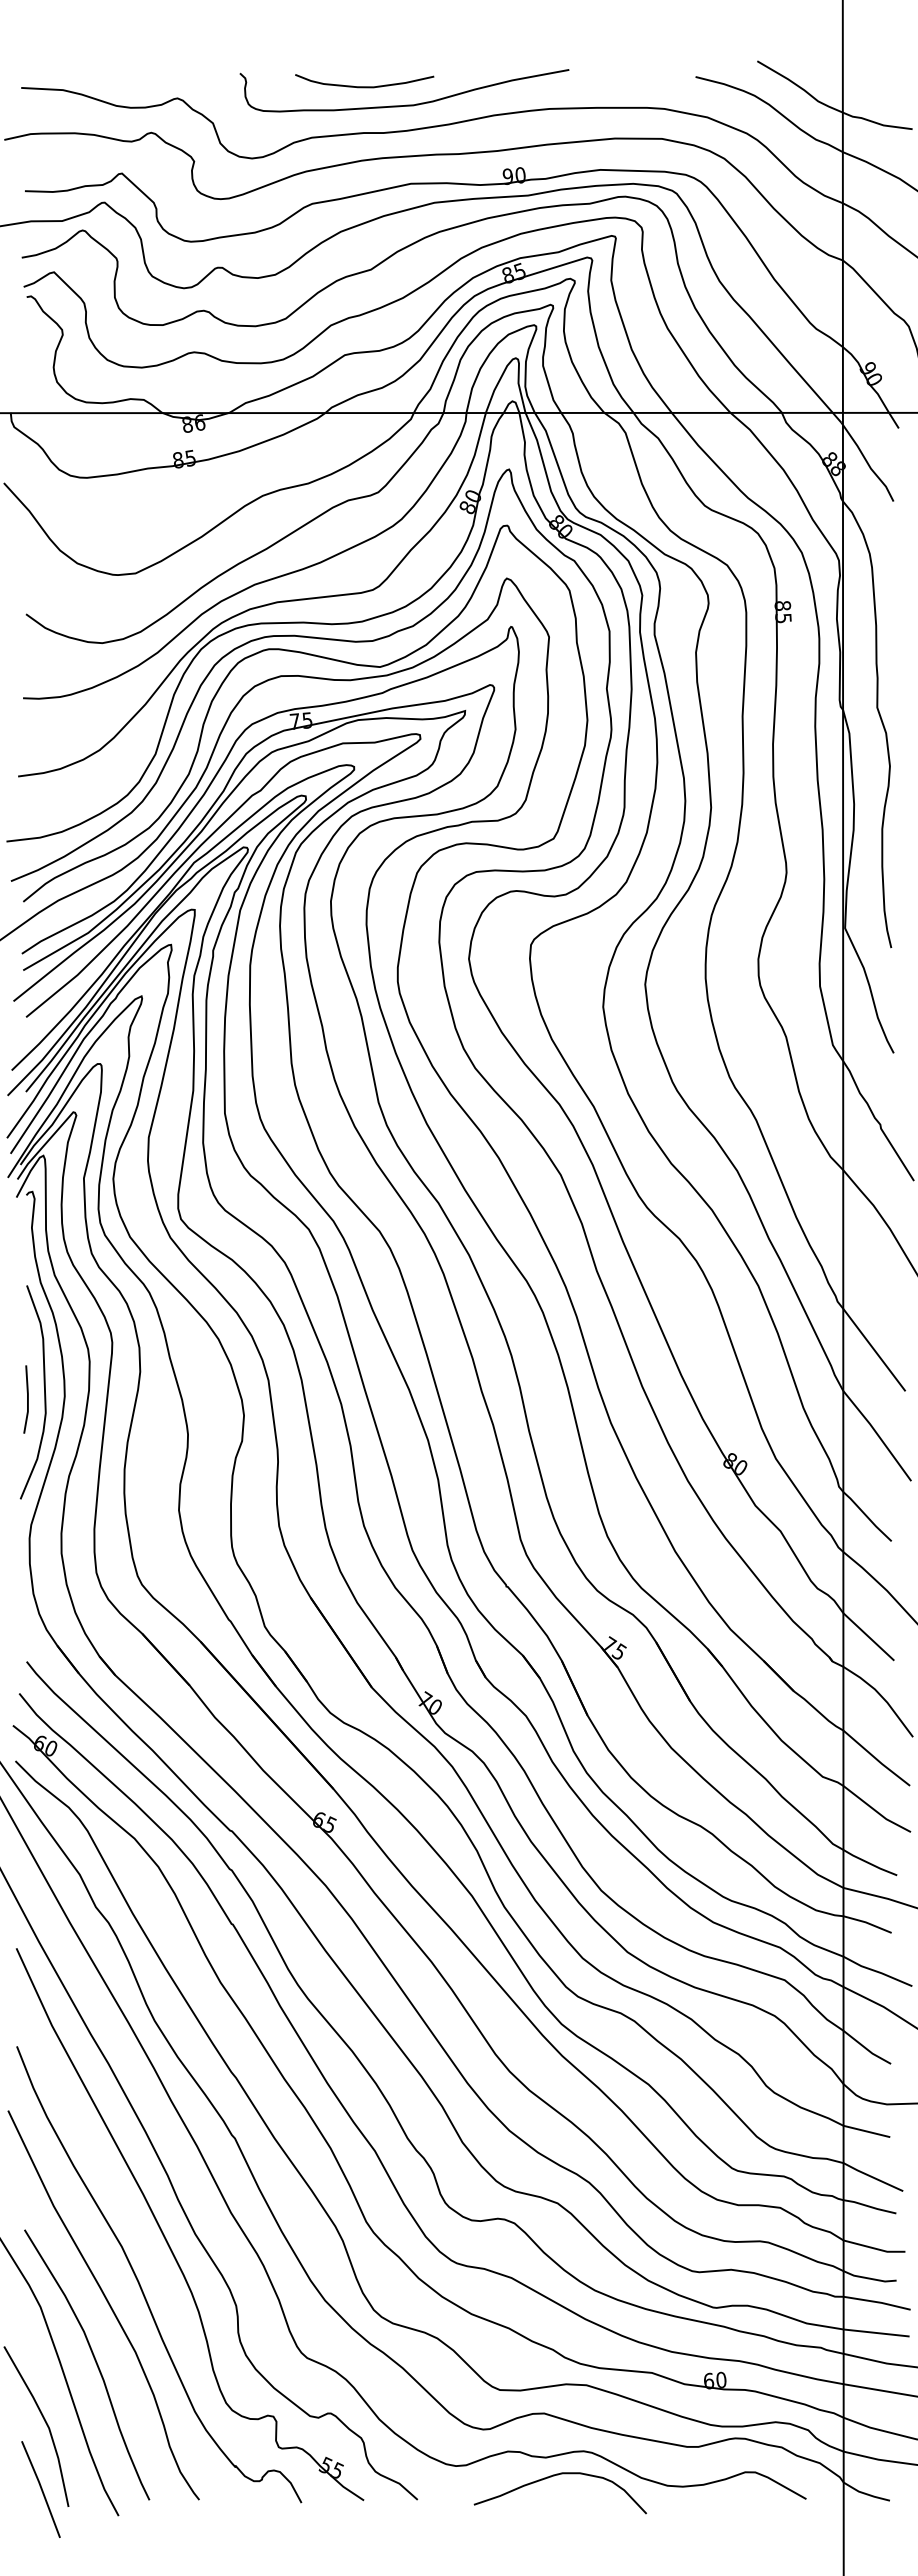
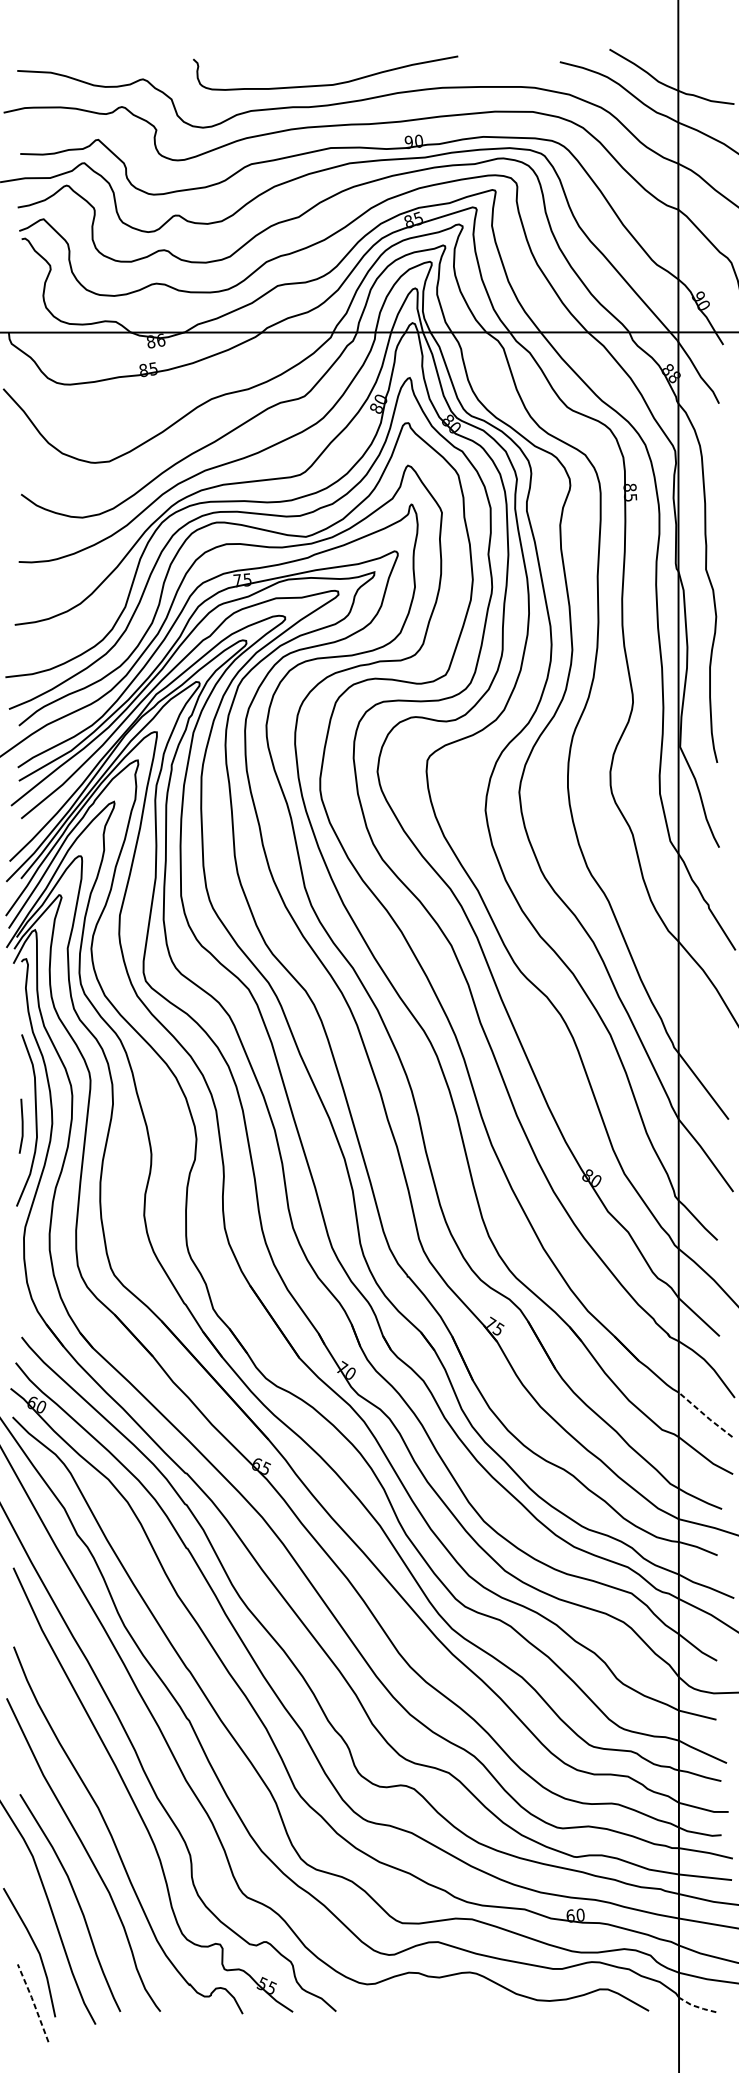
curve: (364, 86) -> (293, 69), removed
line: (876, 1758) -> (705, 1415), solid -> dashed
curve: (554, 2476) -> (446, 1992), removed
line: (41, 2488) -> (33, 2002), solid -> dashed
line: (866, 2494) -> (697, 2007), solid -> dashed

